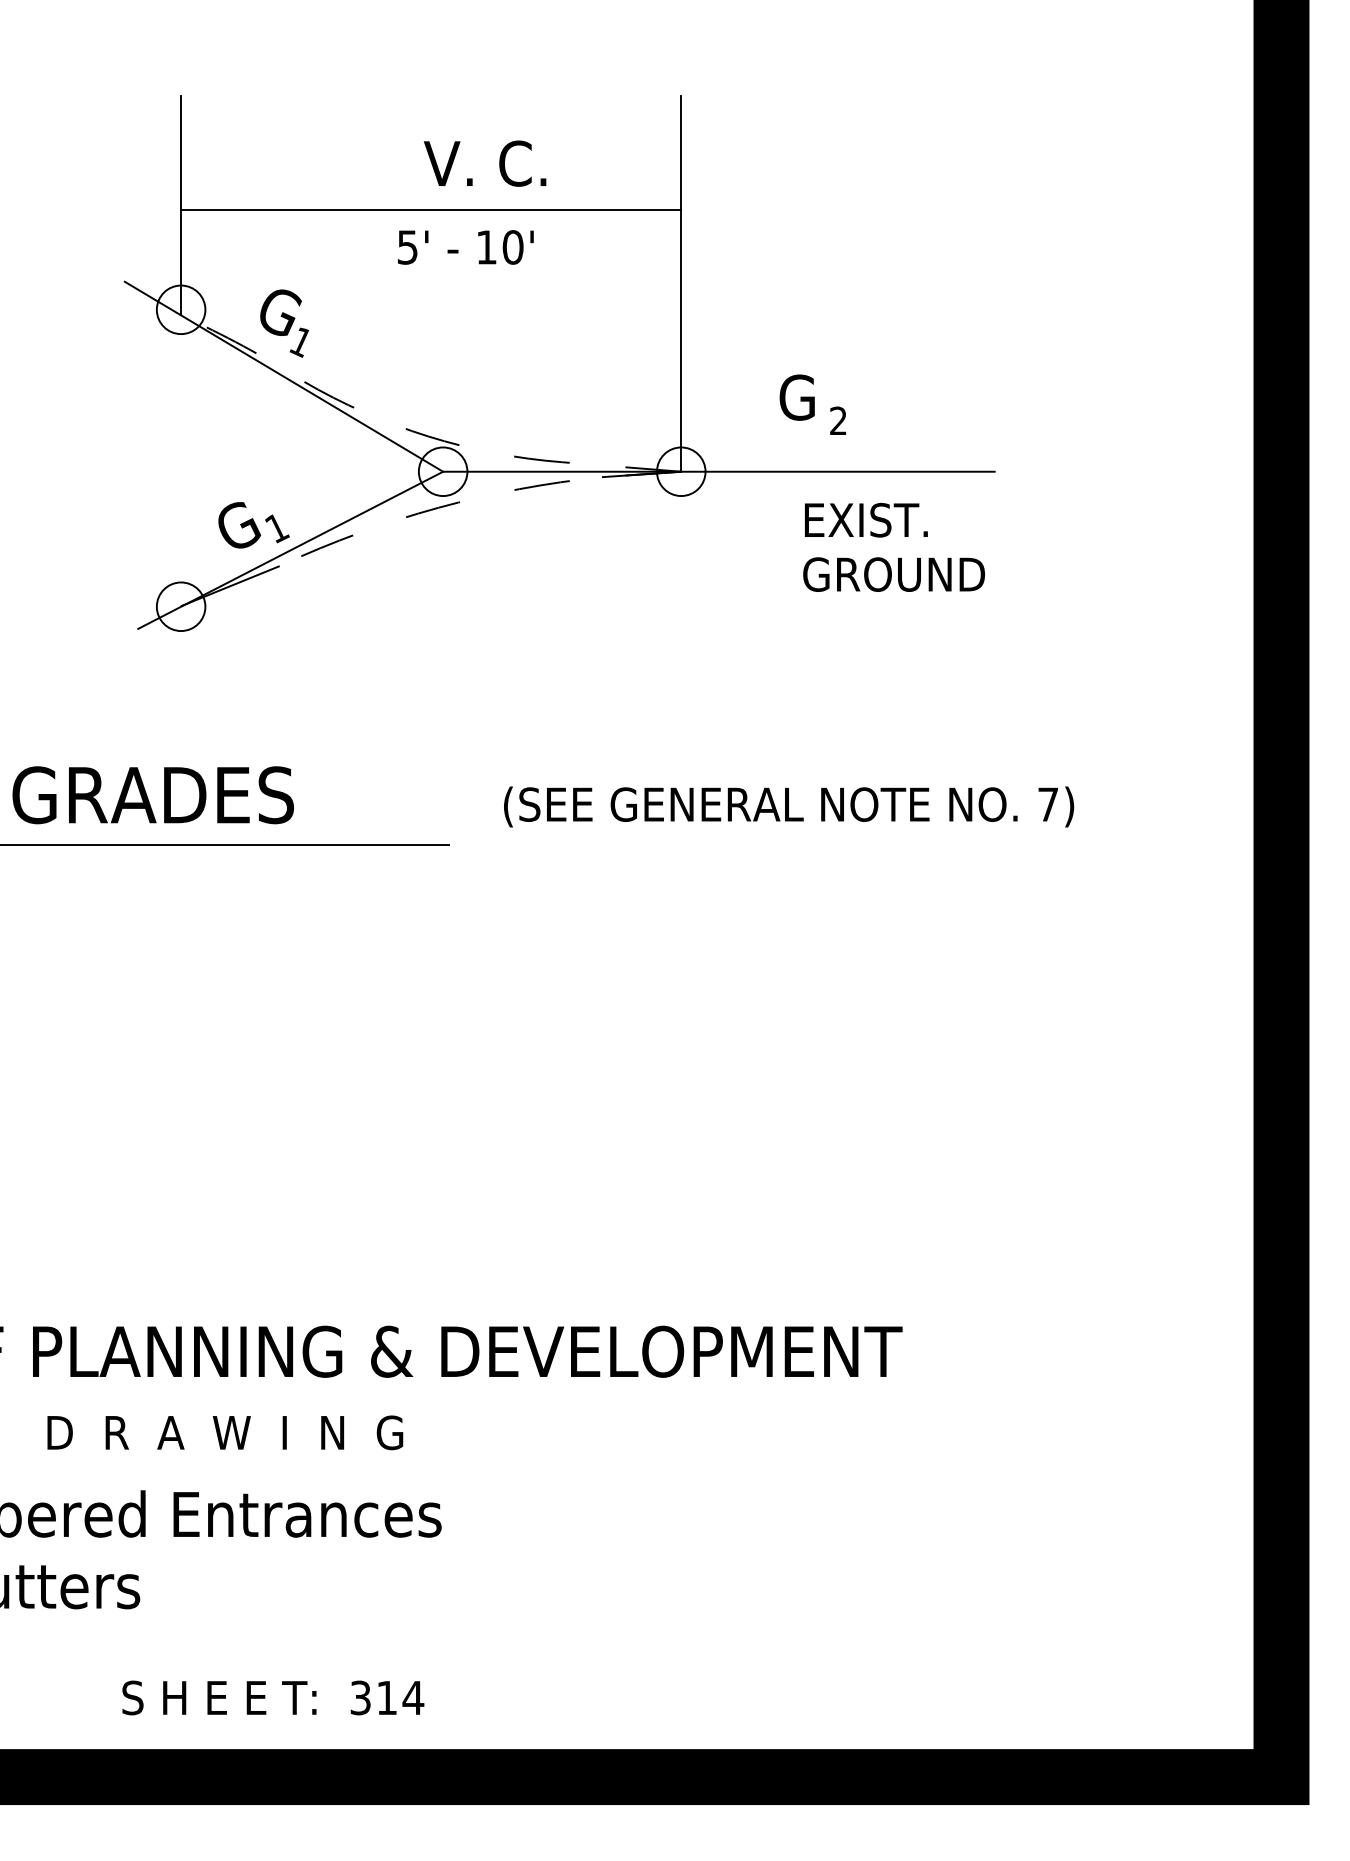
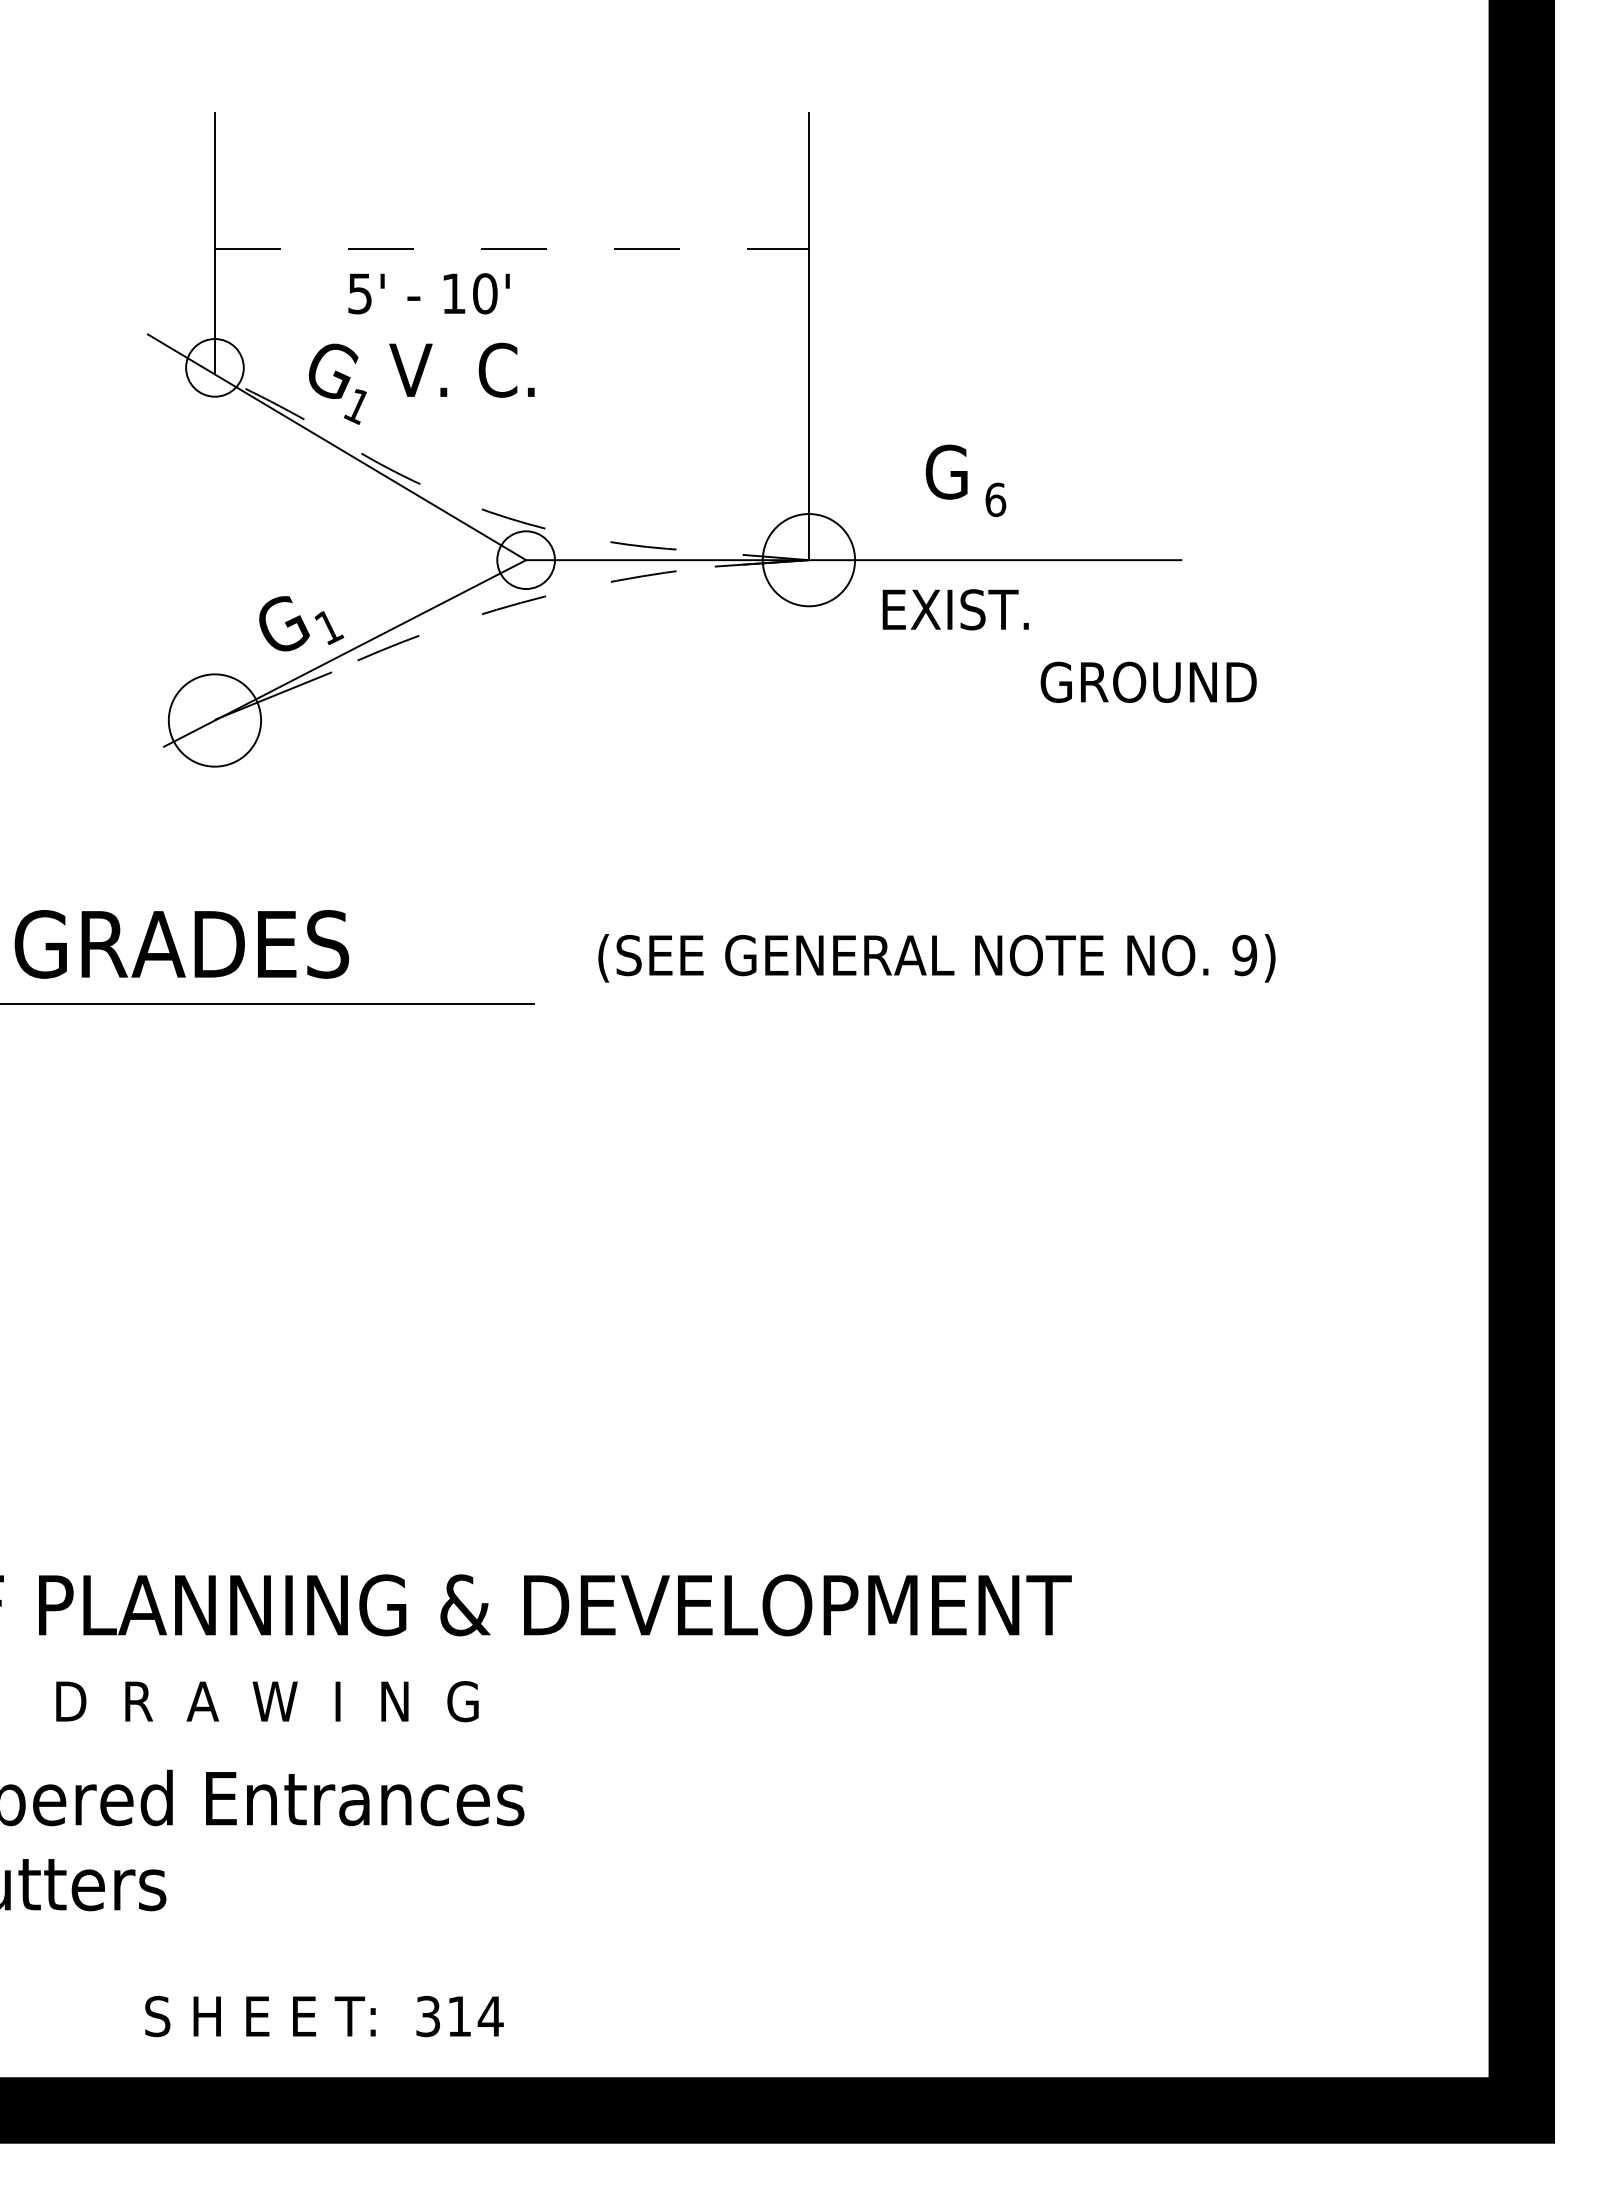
text: (484, 163) -> (461, 369), moved
line: (430, 210) -> (511, 249), solid -> dashed
text: (465, 247) -> (428, 293), moved
text: (838, 420) -> (995, 499), 2 -> 6
circle: (680, 472) -> (808, 560), size x1.6
text: (866, 520) -> (955, 609), moved
text: (893, 573) -> (1148, 681), moved
circle: (180, 606) -> (214, 720), size x1.6
text: (1048, 804) -> (1244, 955), 7) -> 9)

